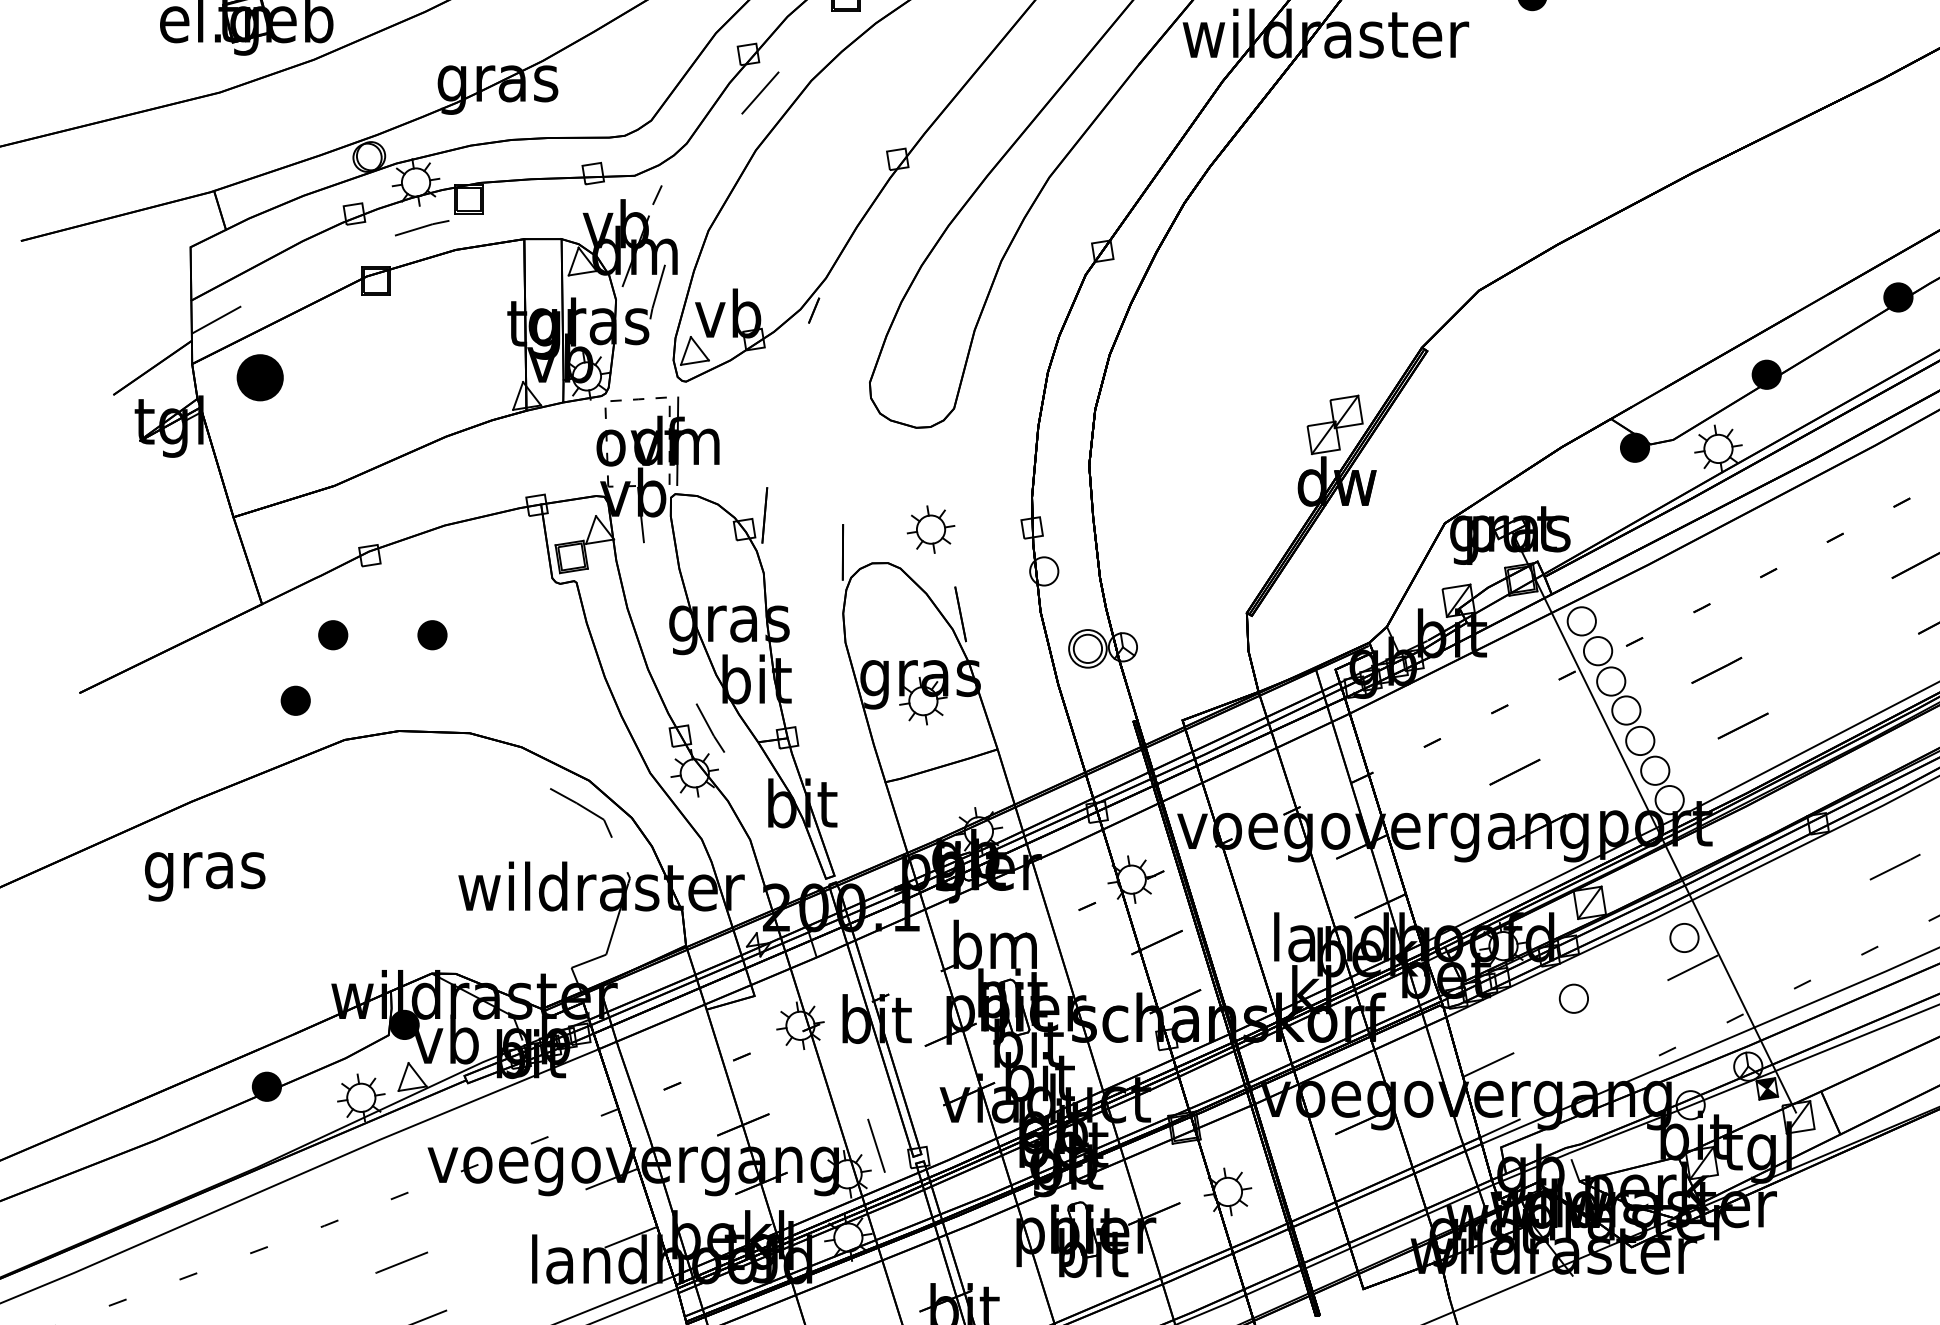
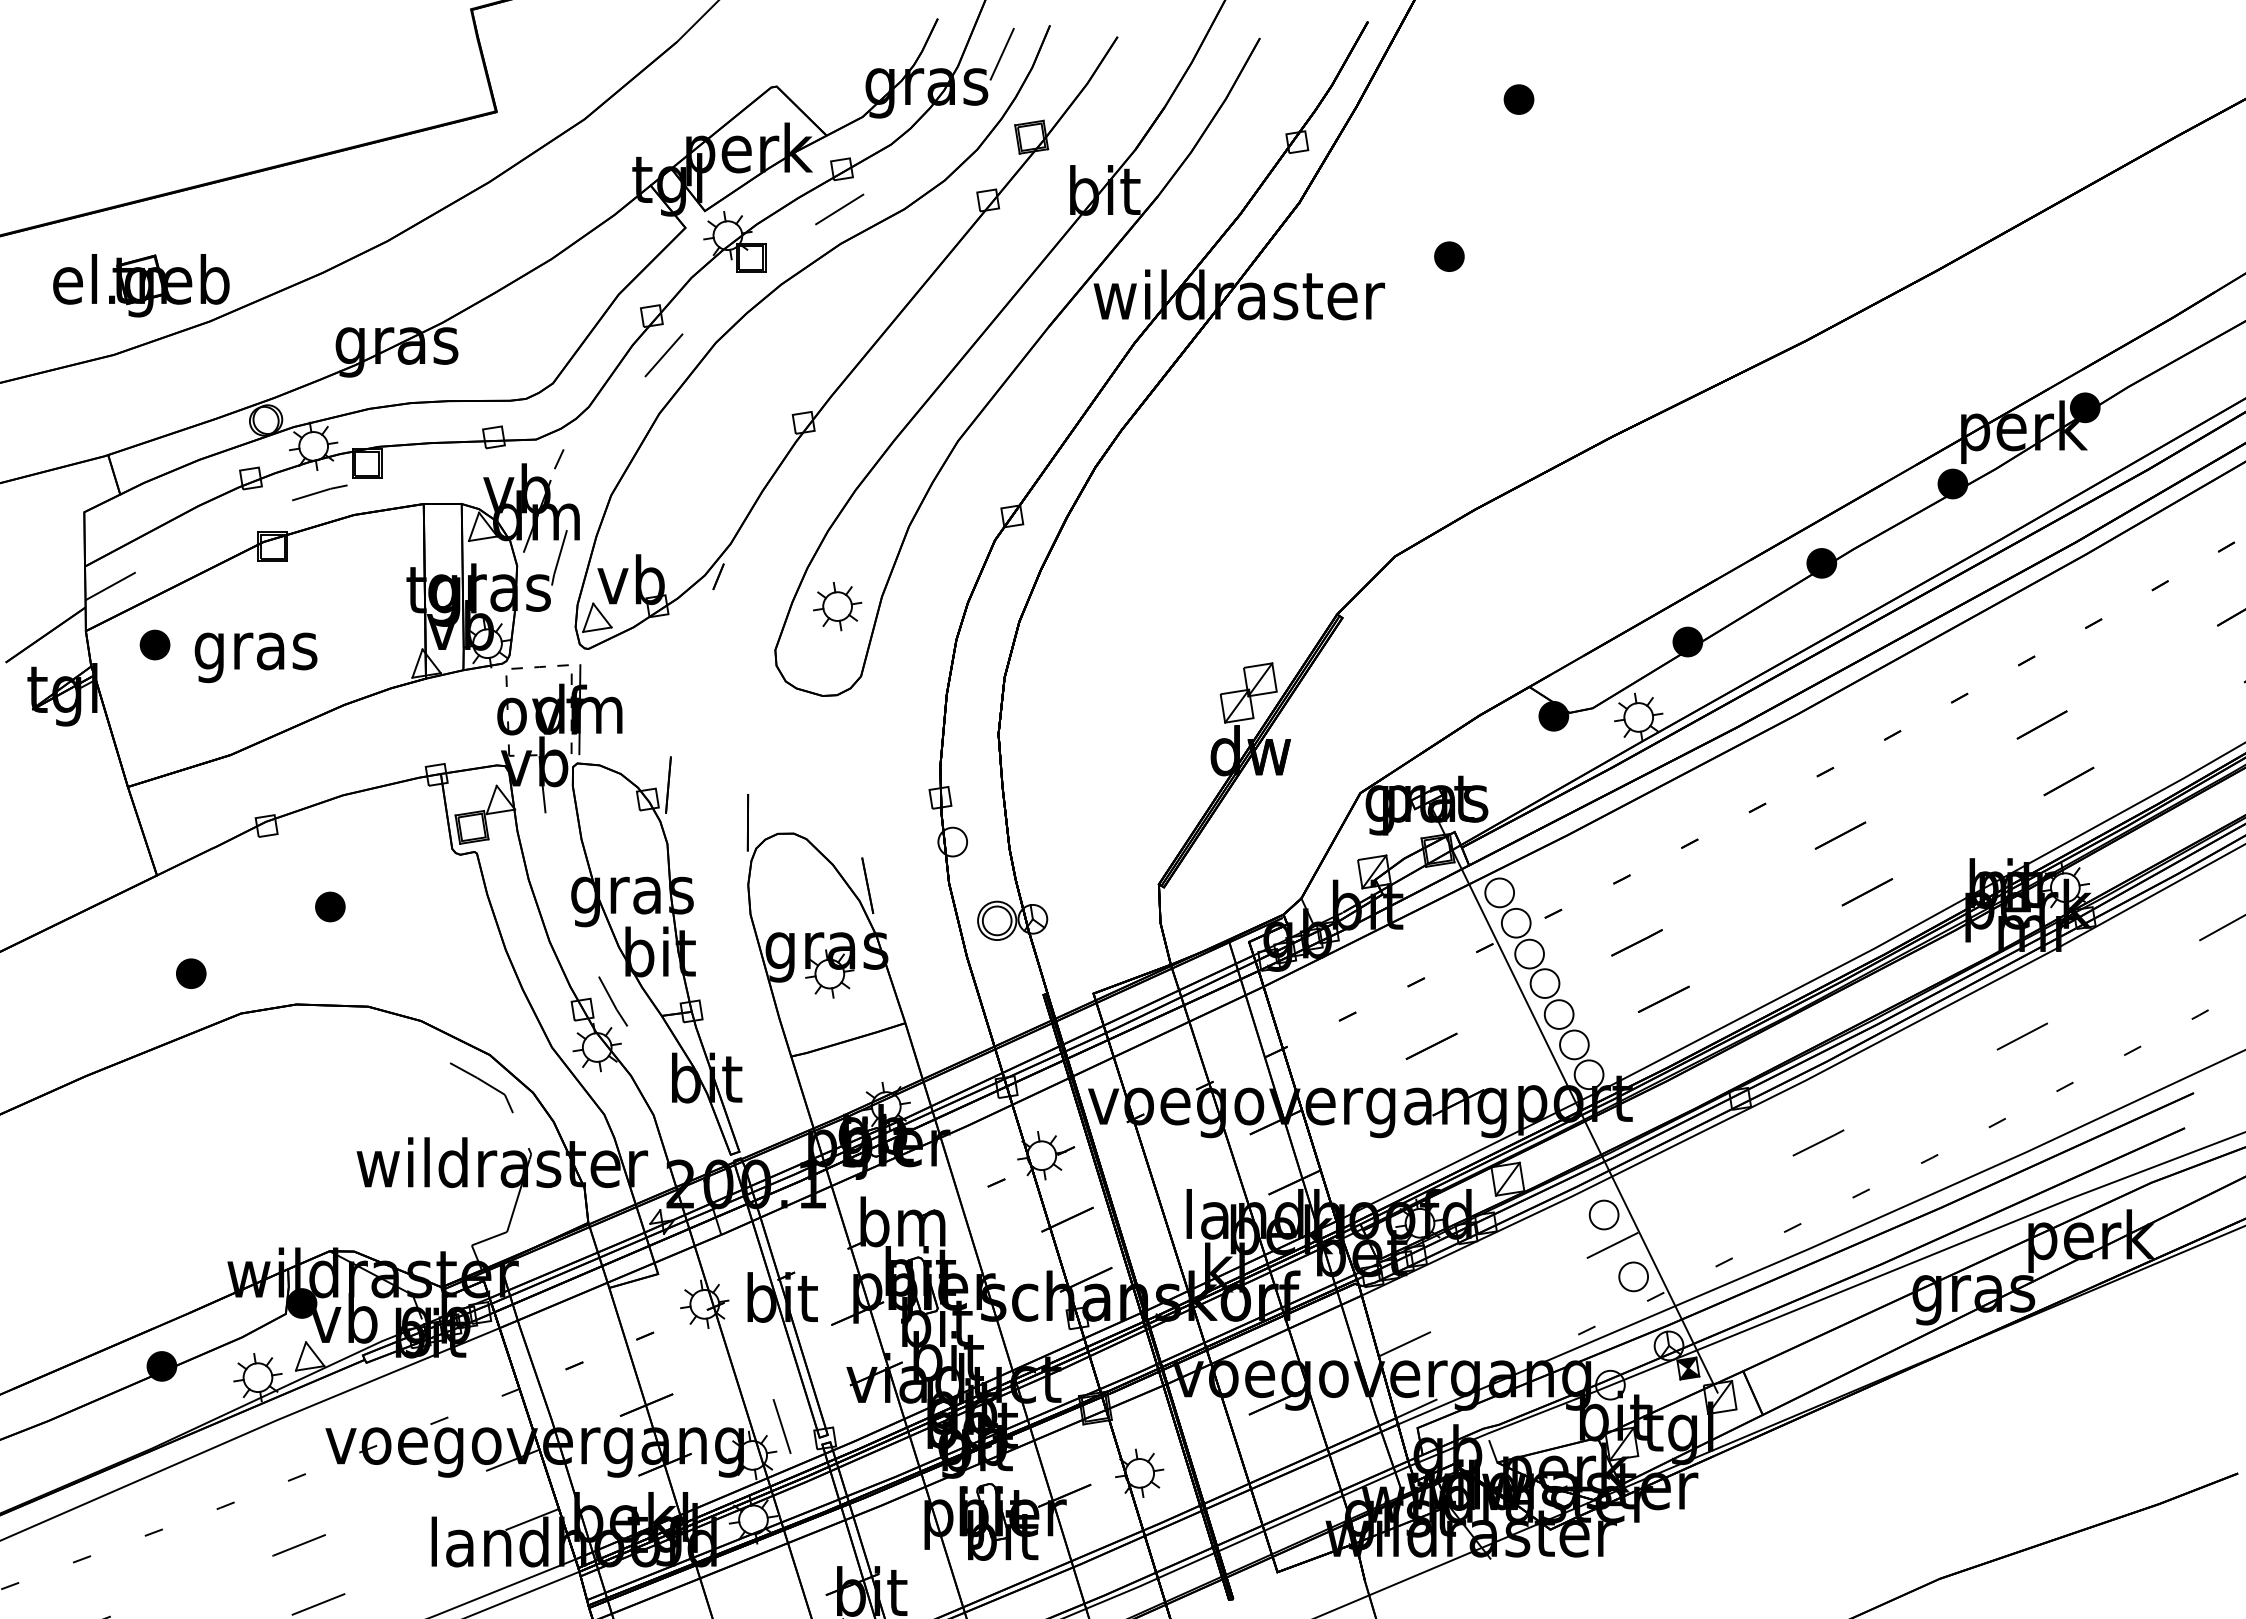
part: (259, 377) -> (154, 644), size x0.62
part: (930, 529) -> (837, 606), moved
part: (333, 634) -> (229, 906), removed
text: (204, 876) -> (255, 657), moved
part: (1573, 998) -> (1633, 1276), moved

